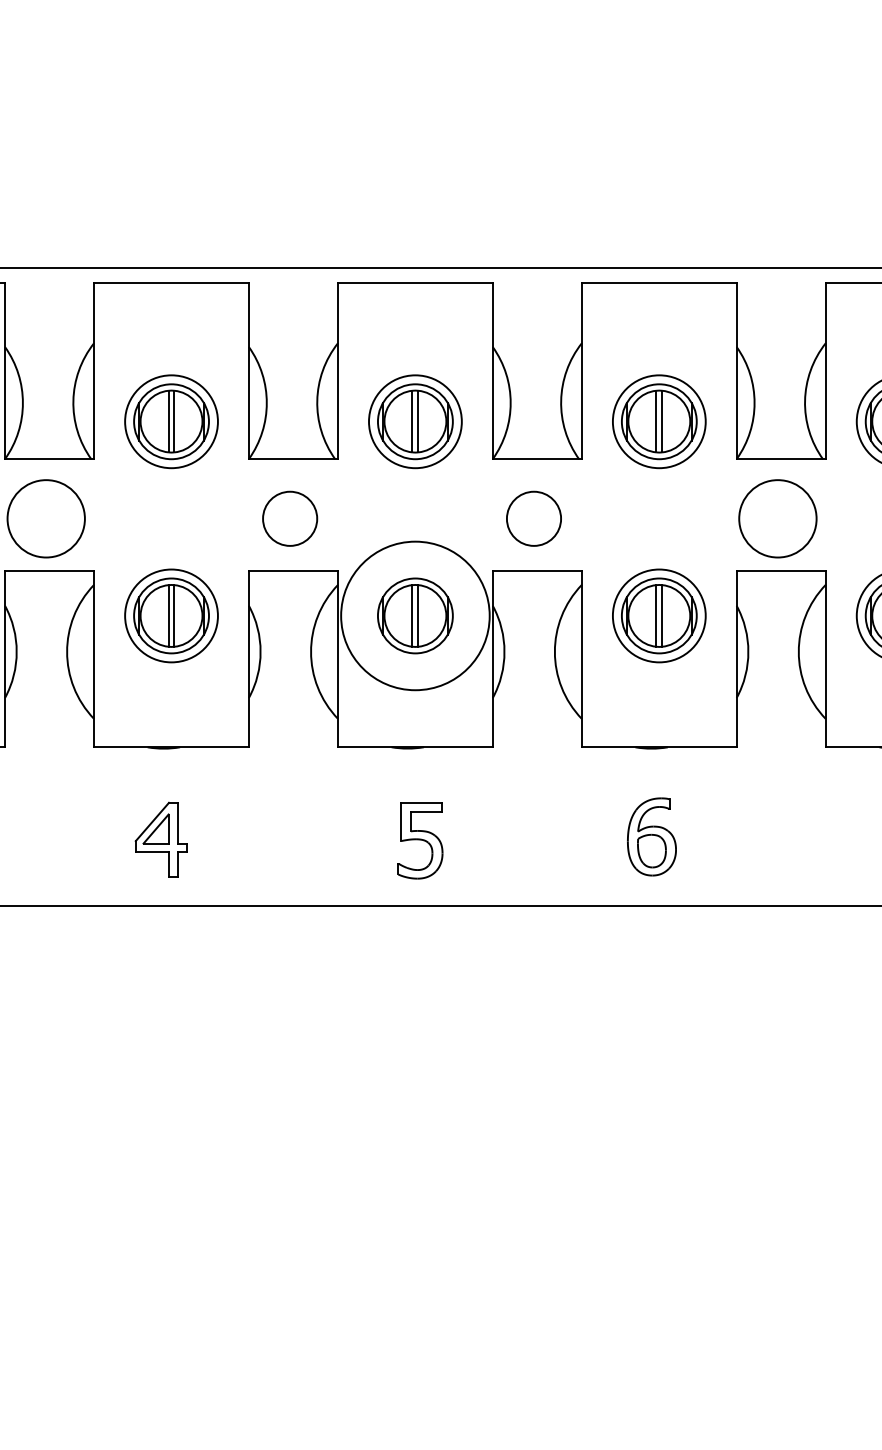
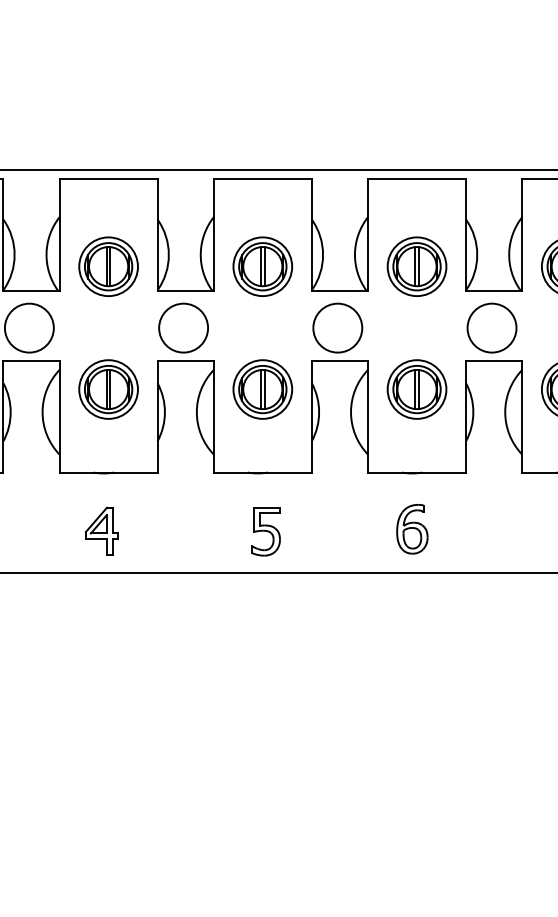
circle: (289, 517) -> (183, 327), size x1.43
circle: (533, 517) -> (337, 327), size x1.43
circle: (414, 615) -> (262, 389), size x0.62

